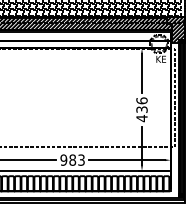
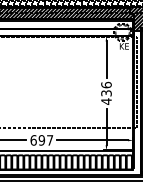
text: (72, 159) -> (41, 139), 983 -> 697

